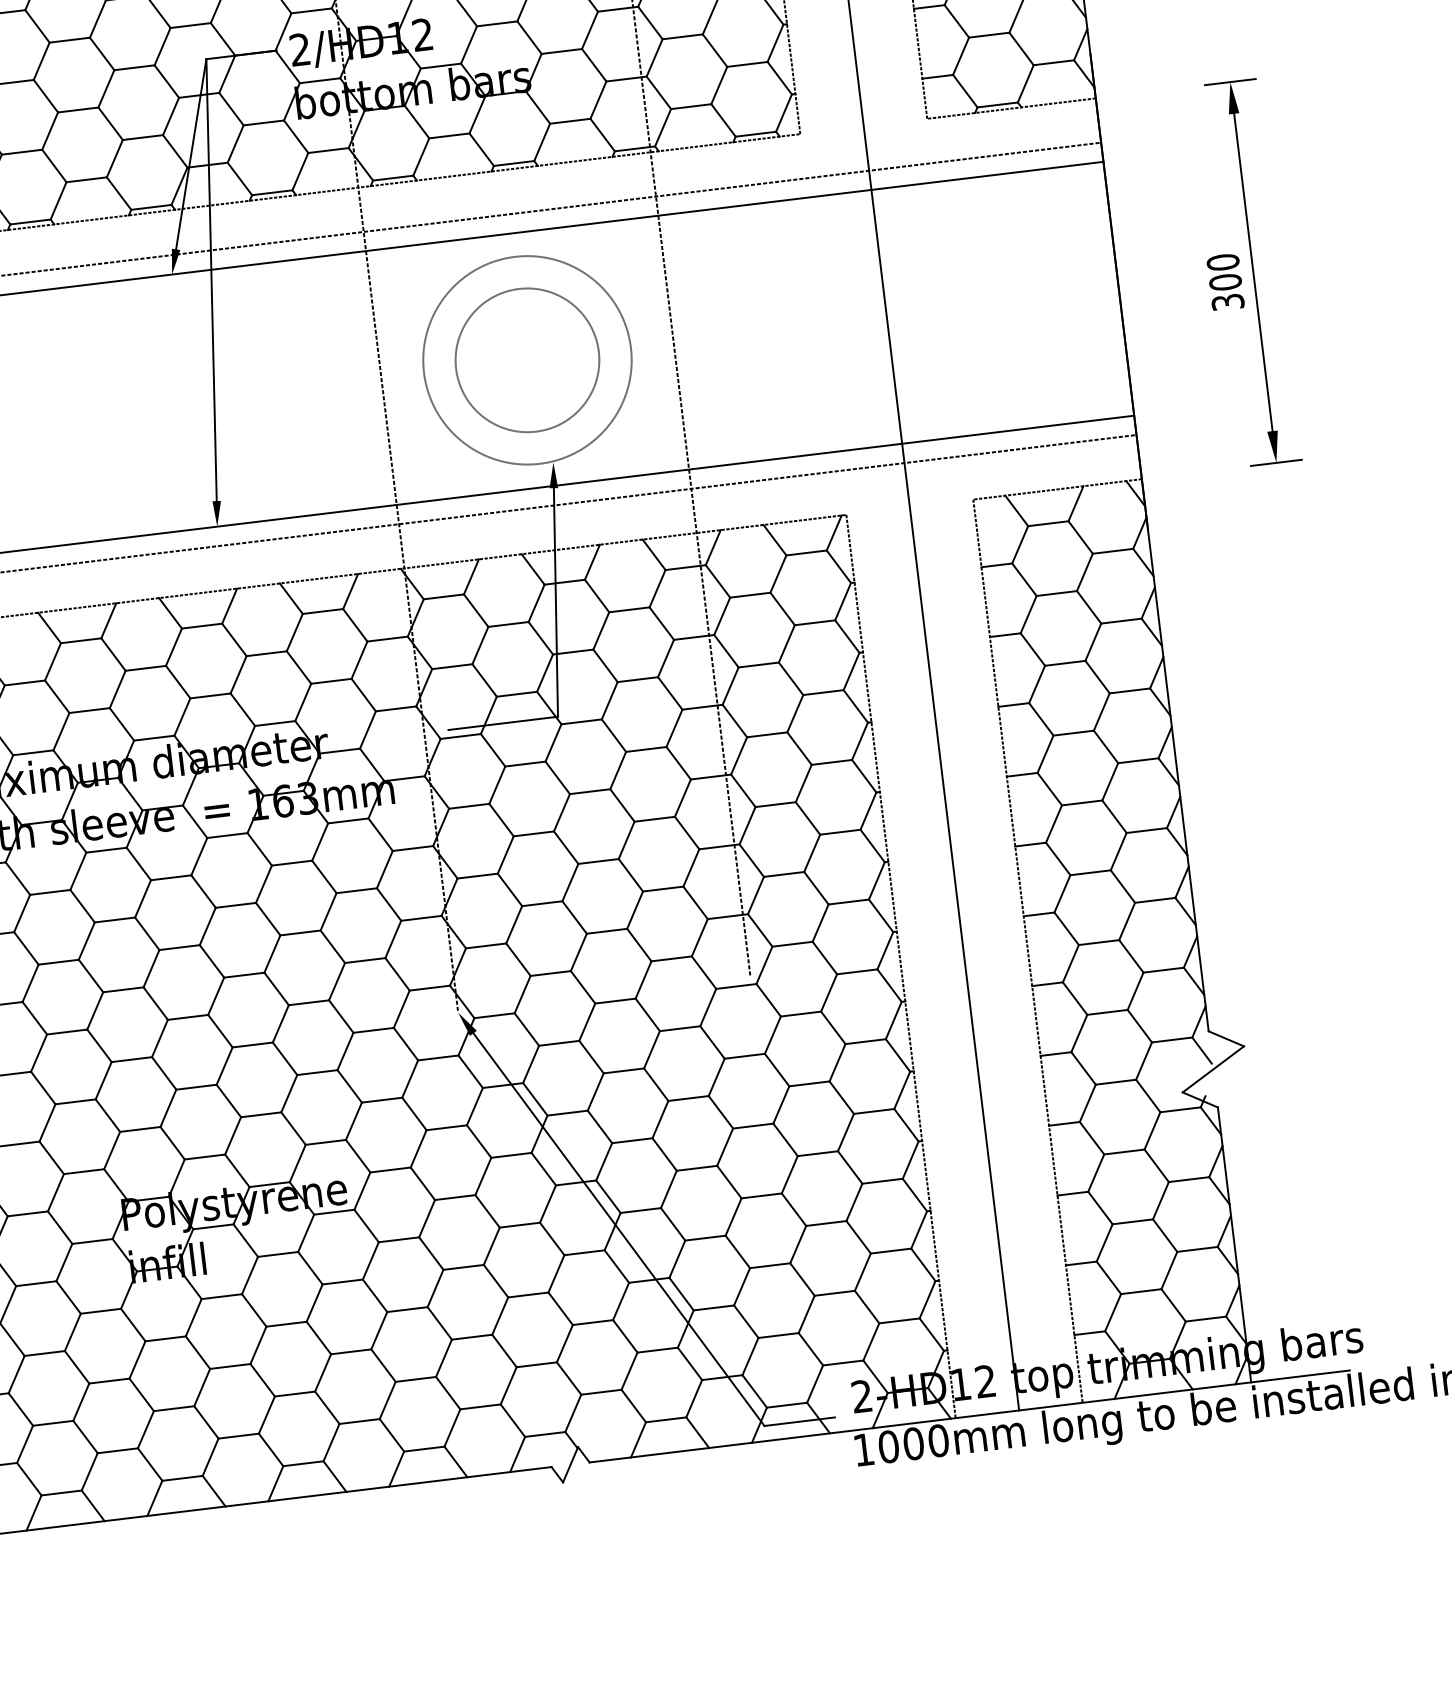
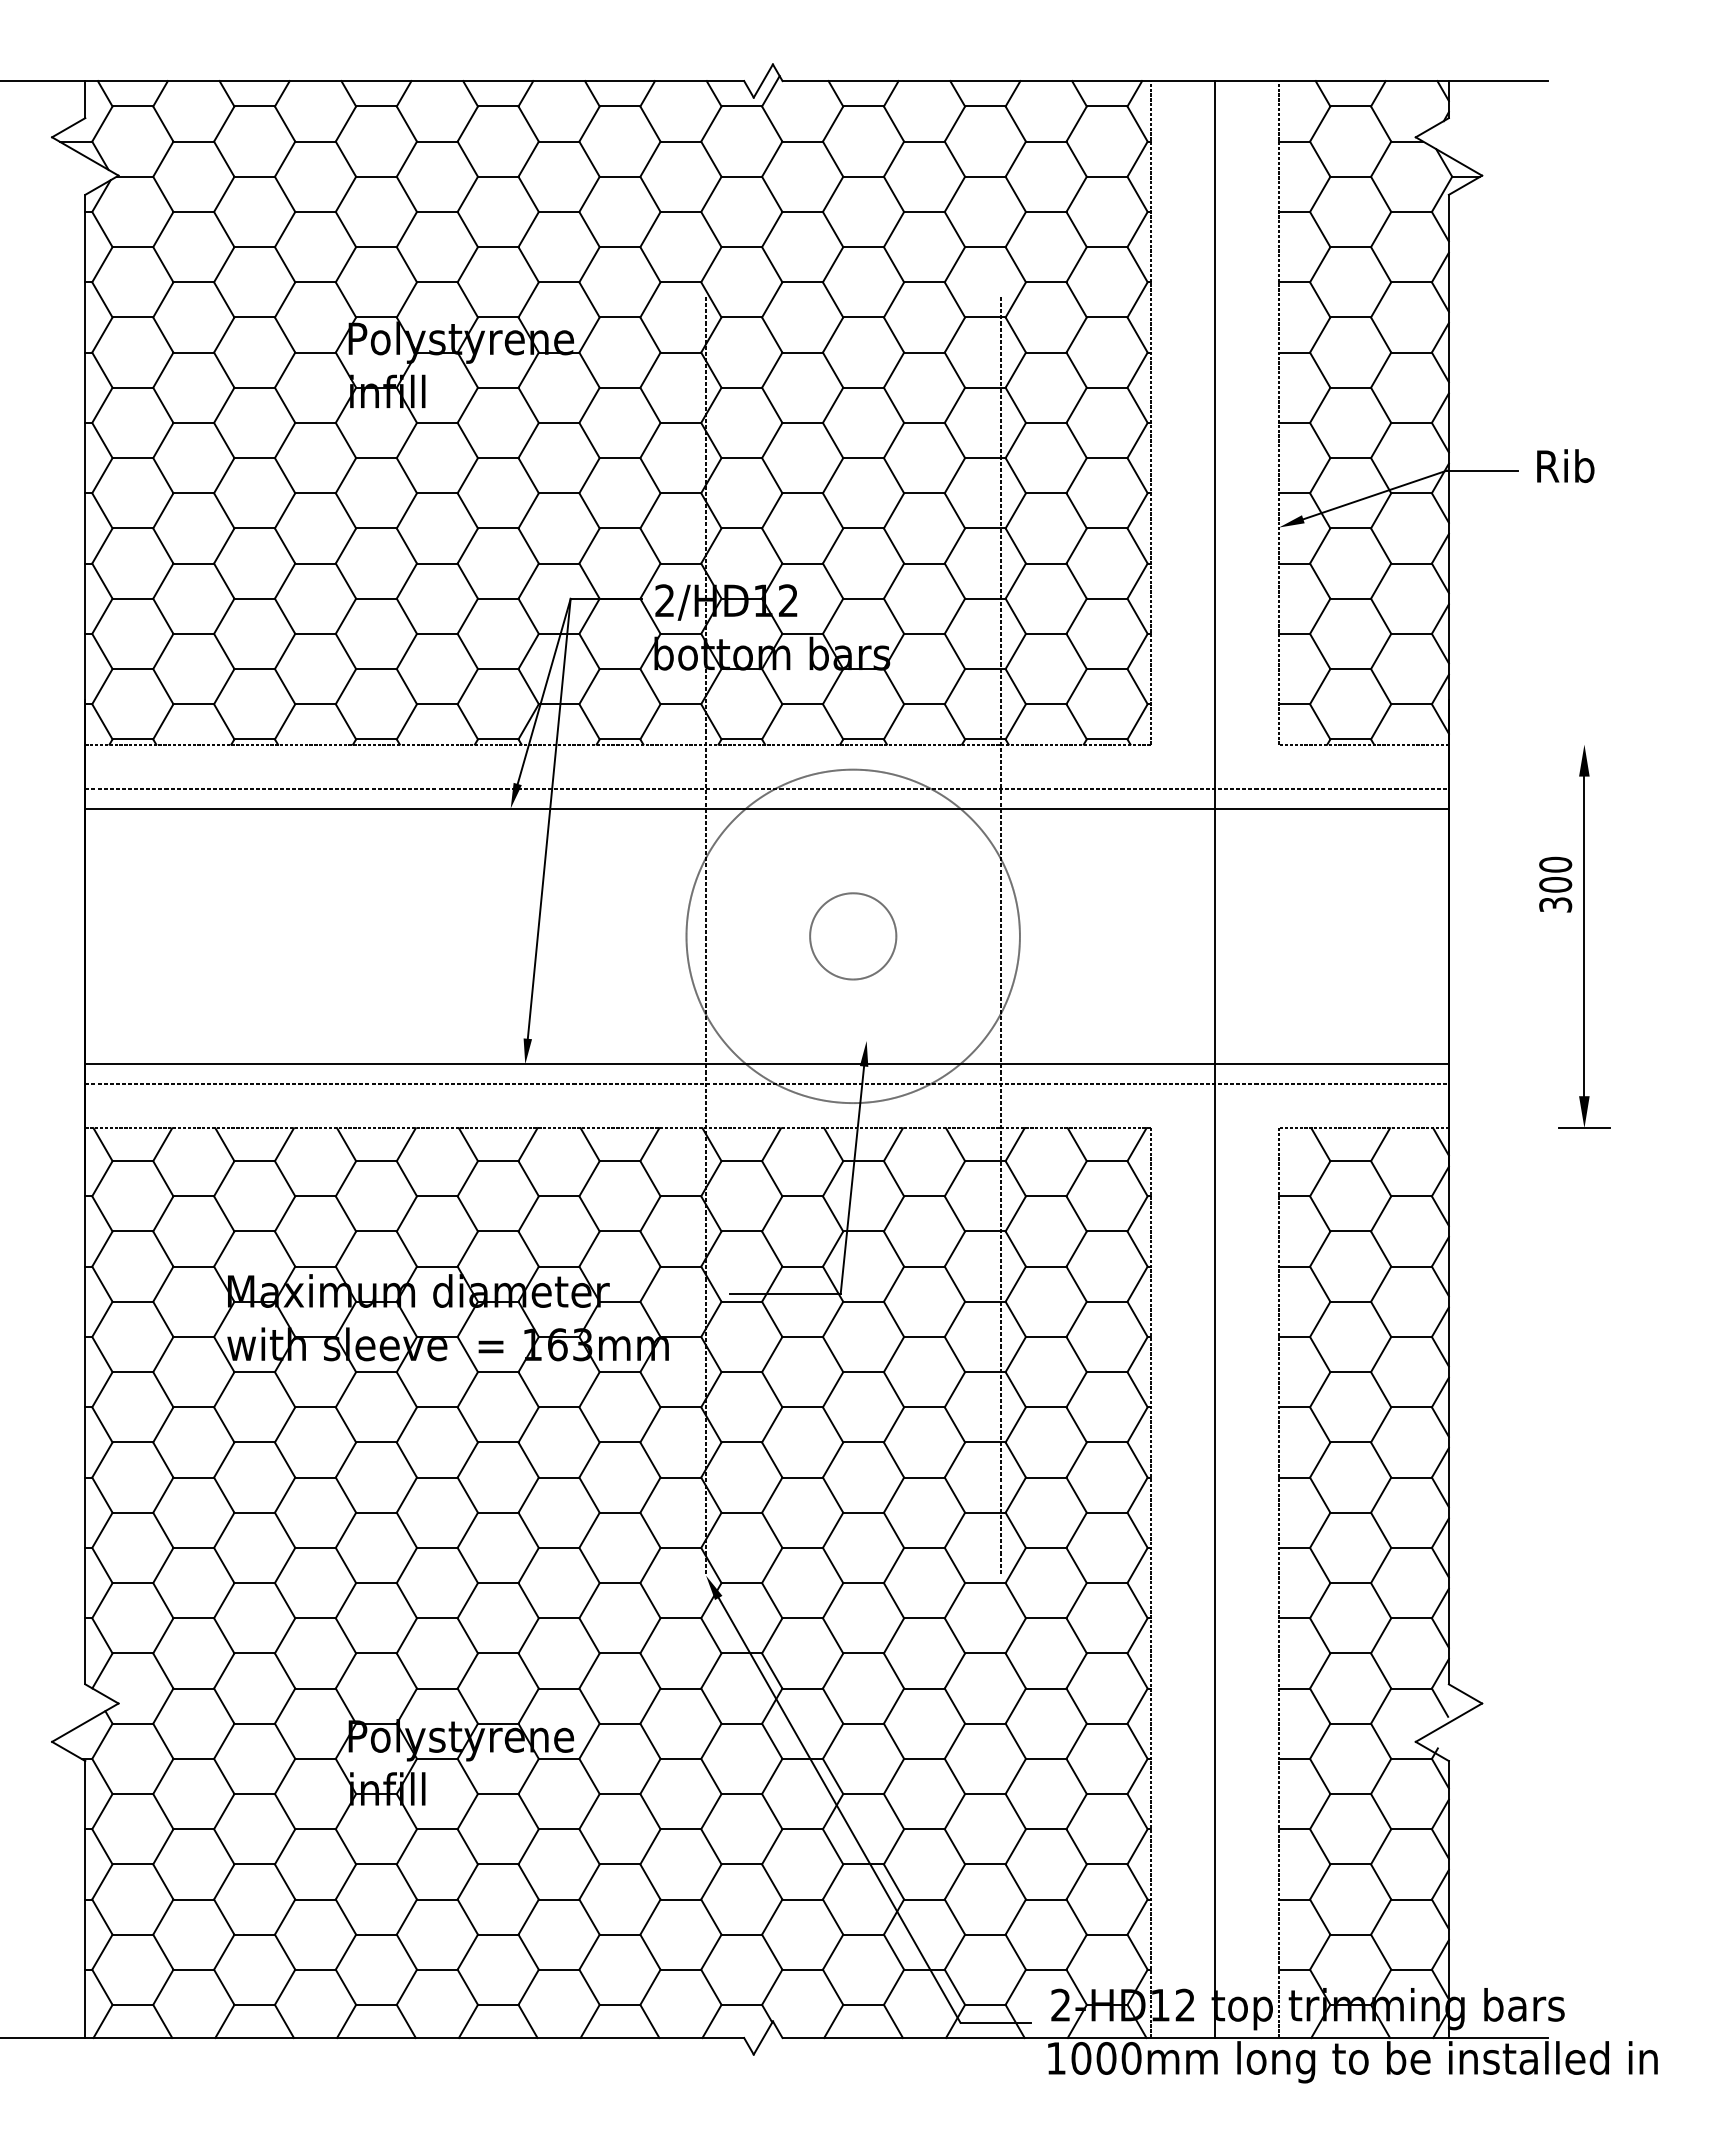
line: (1230, 81) -> (1584, 744), removed
text: (1225, 282) -> (1555, 884), moved
circle: (527, 360) -> (853, 936), size x0.6
circle: (527, 360) -> (853, 936), size x1.6

